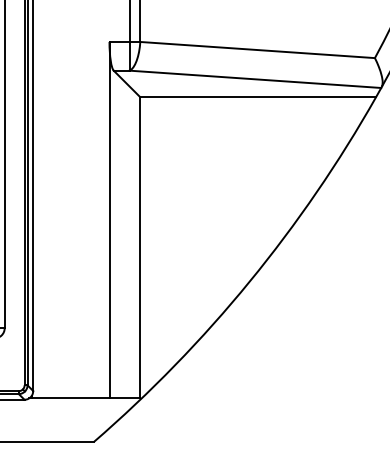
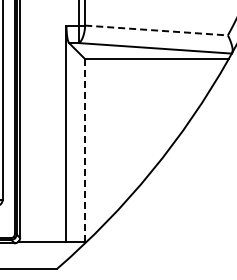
line: (257, 50) -> (156, 30), solid -> dashed
line: (140, 247) -> (85, 150), solid -> dashed

